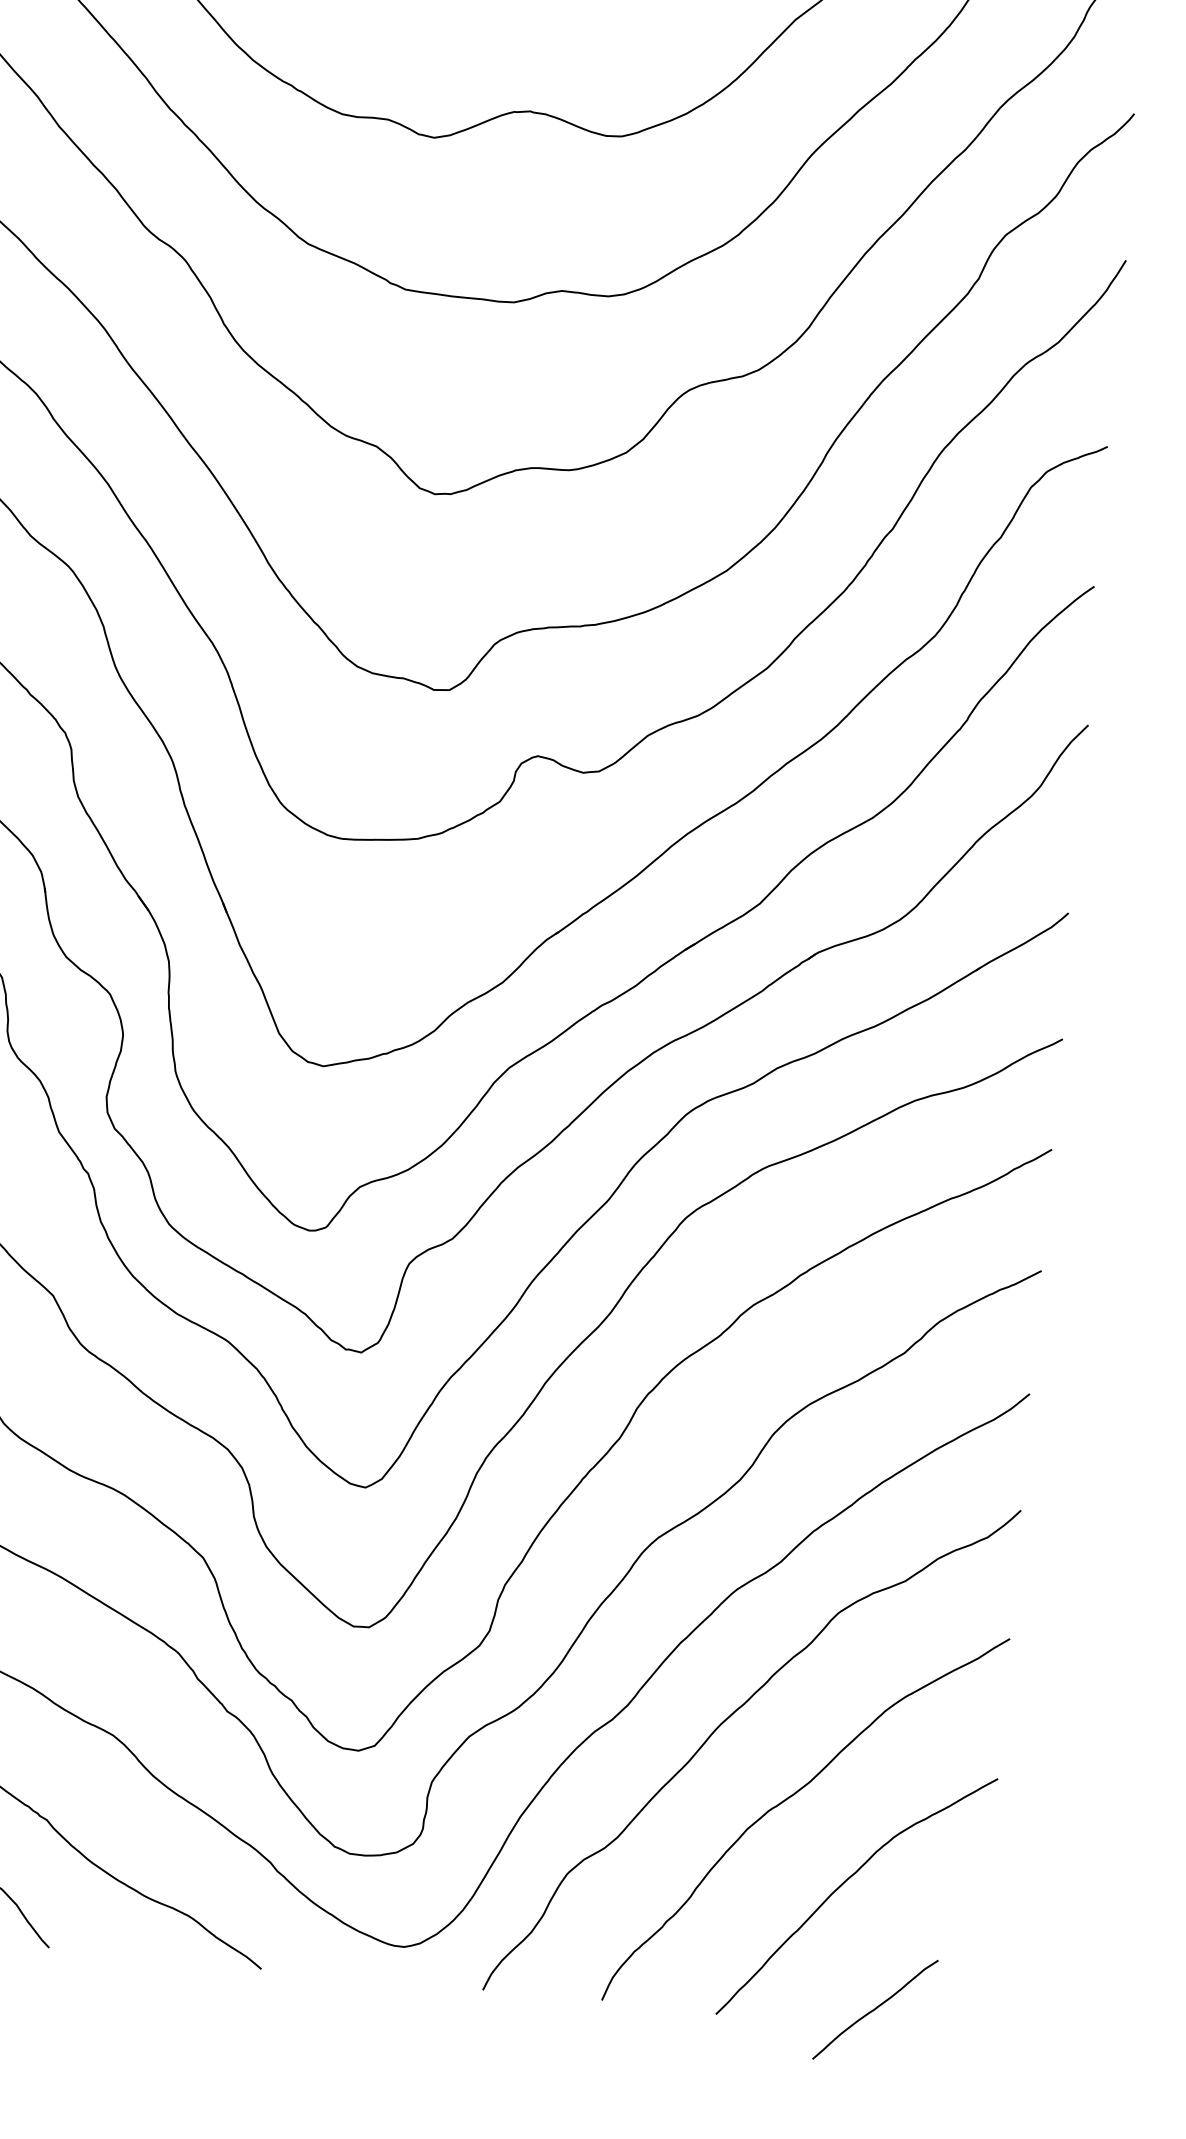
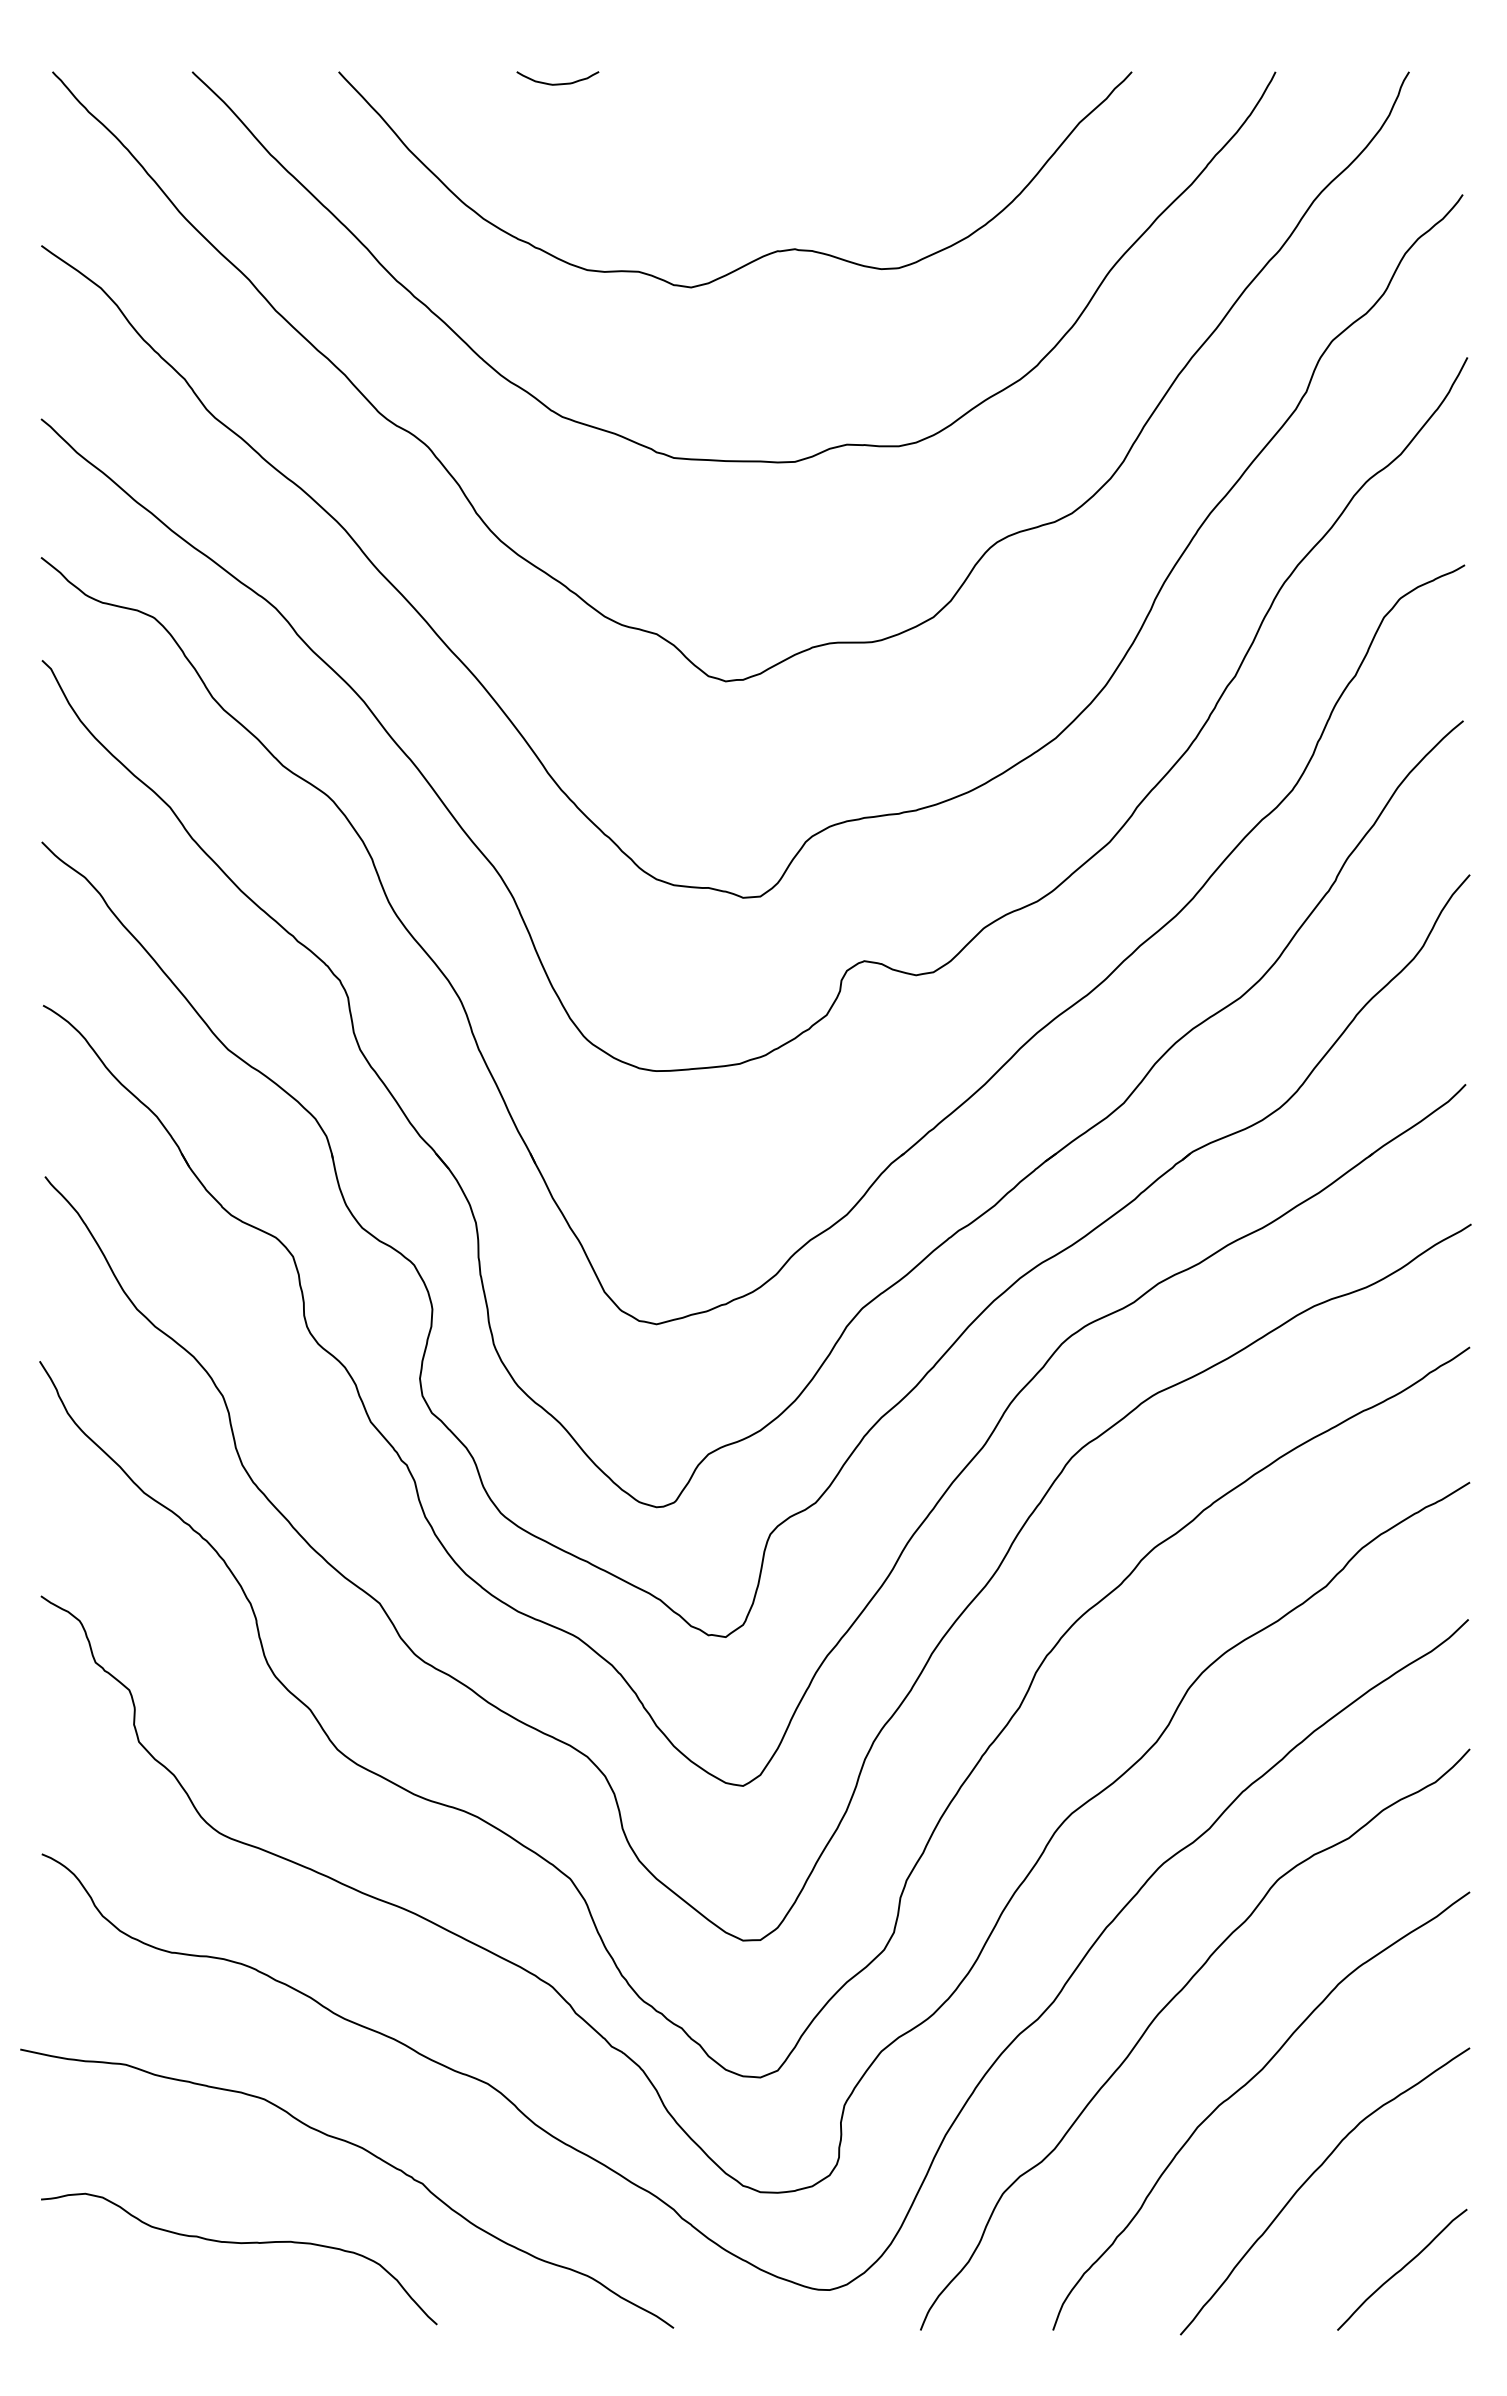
curve: (875, 2009) -> (1402, 2269), moved

